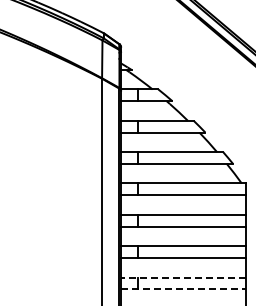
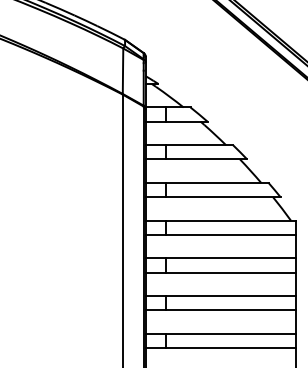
line: (182, 277) -> (219, 333), dashed -> solid
line: (183, 289) -> (220, 348), dashed -> solid

